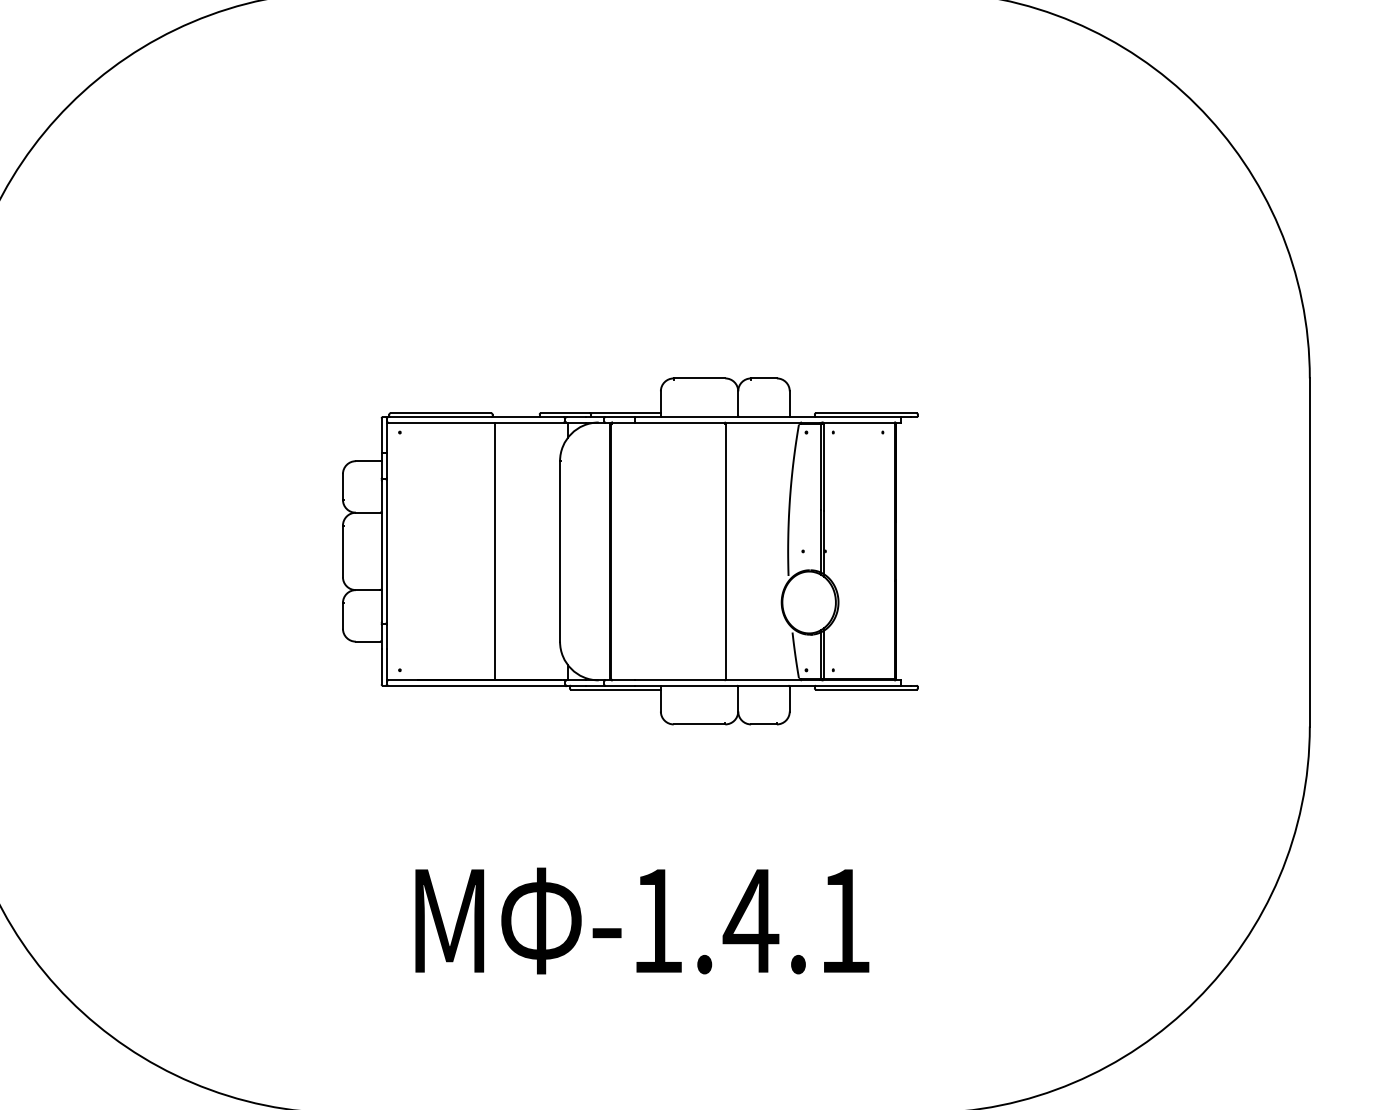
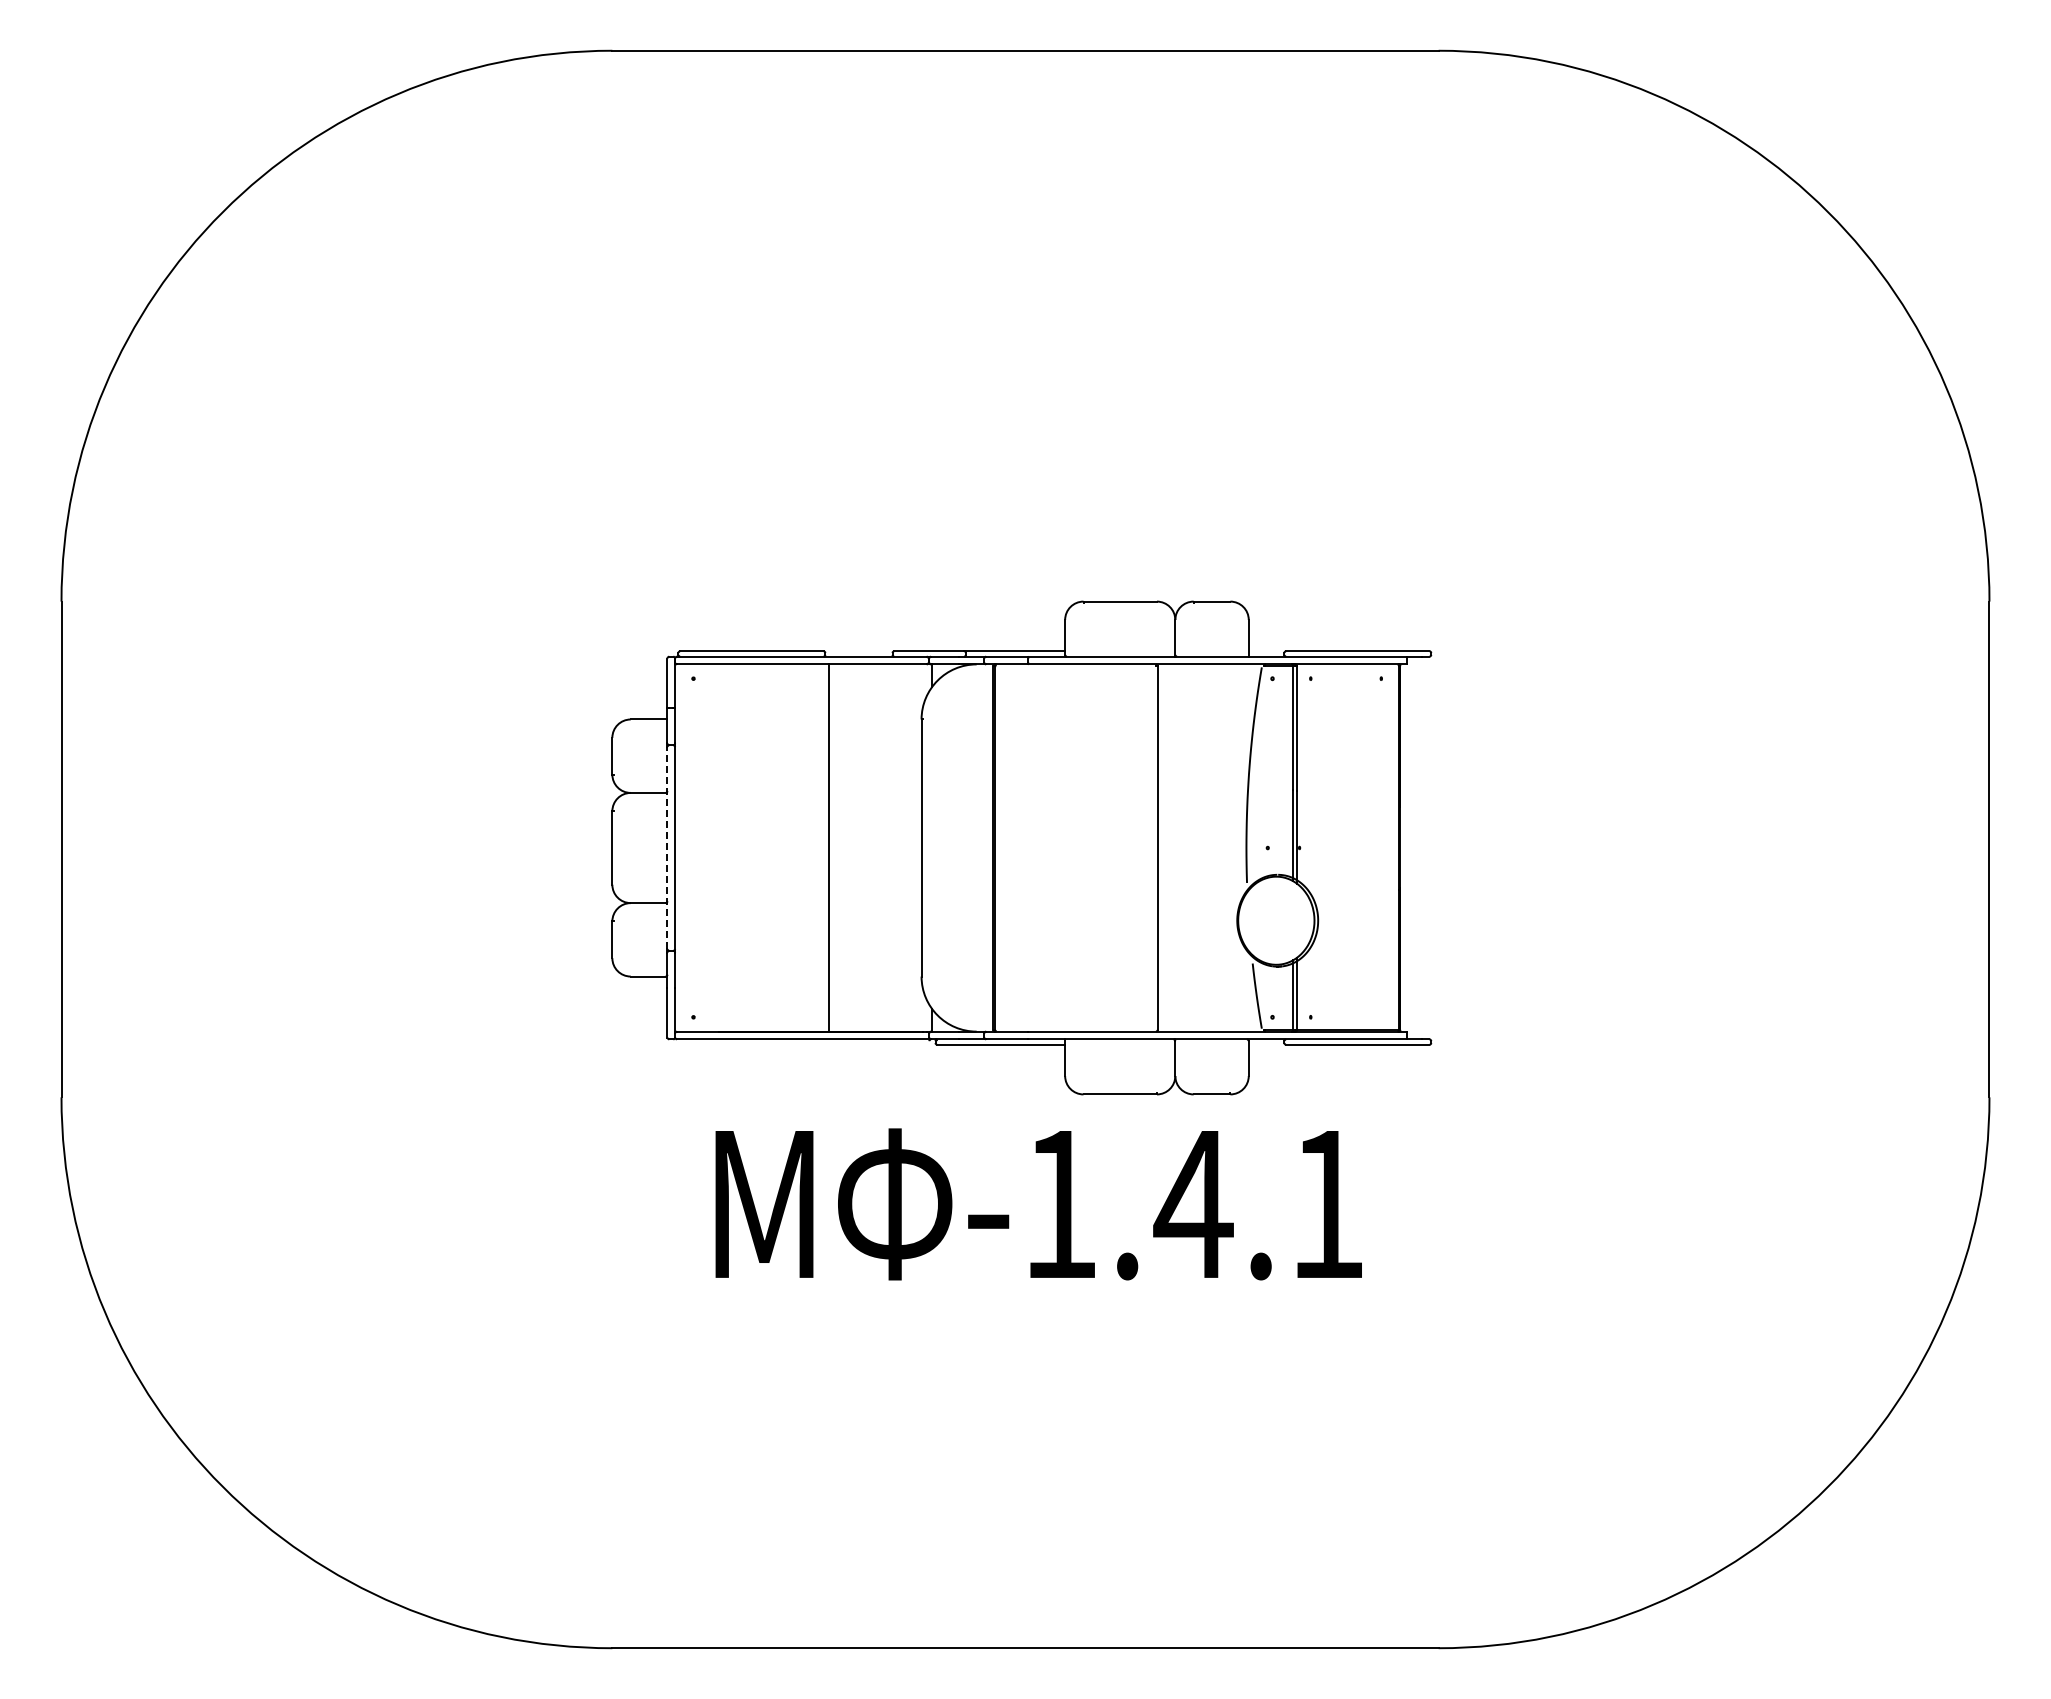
line: (381, 551) -> (667, 848), solid -> dashed
text: (642, 921) -> (1038, 1204), moved

